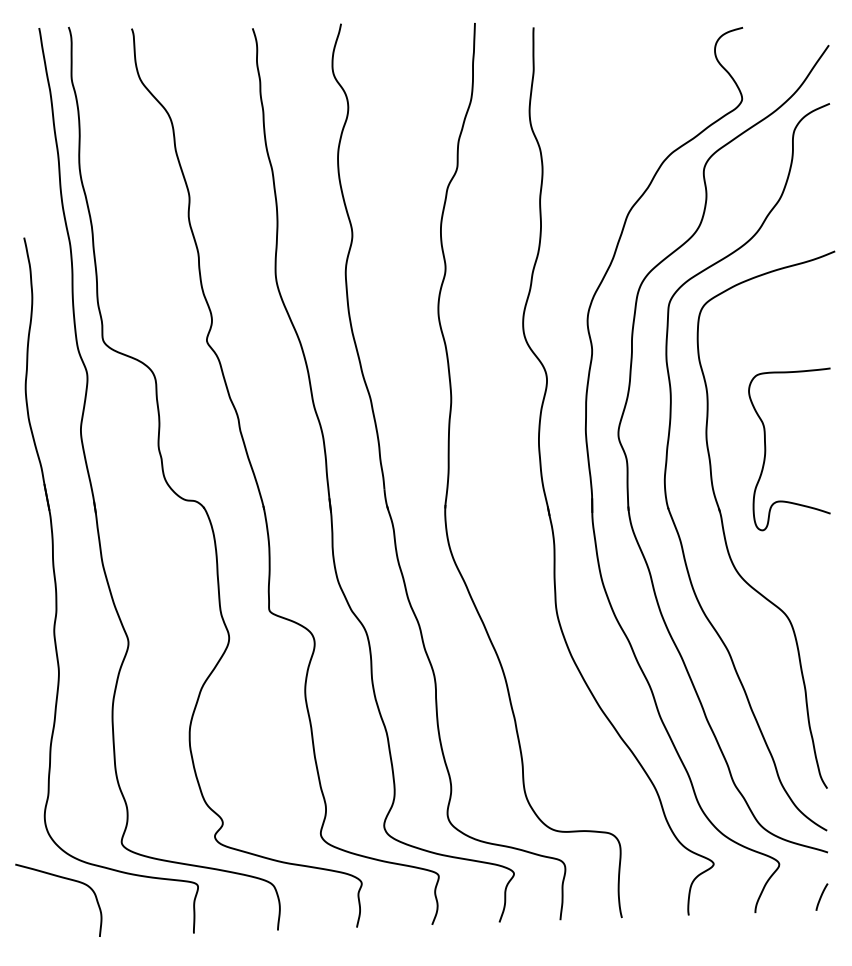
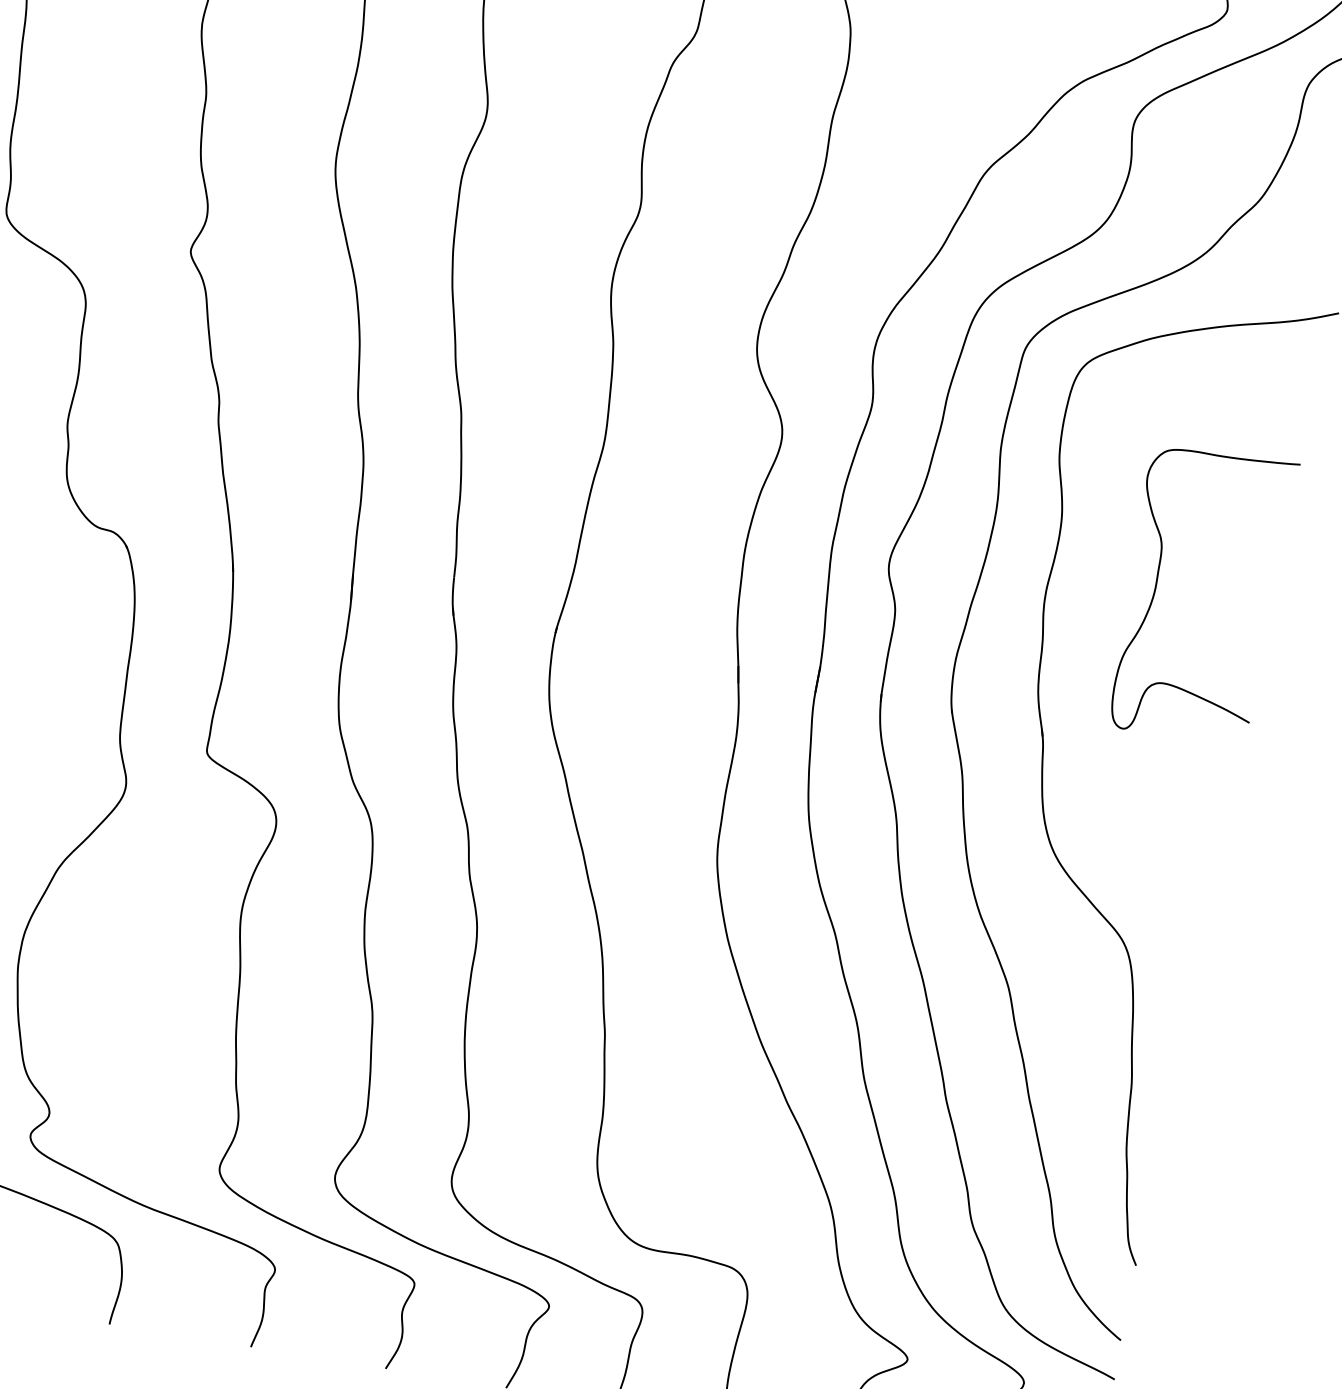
curve: (766, 449) -> (1158, 586), moved

